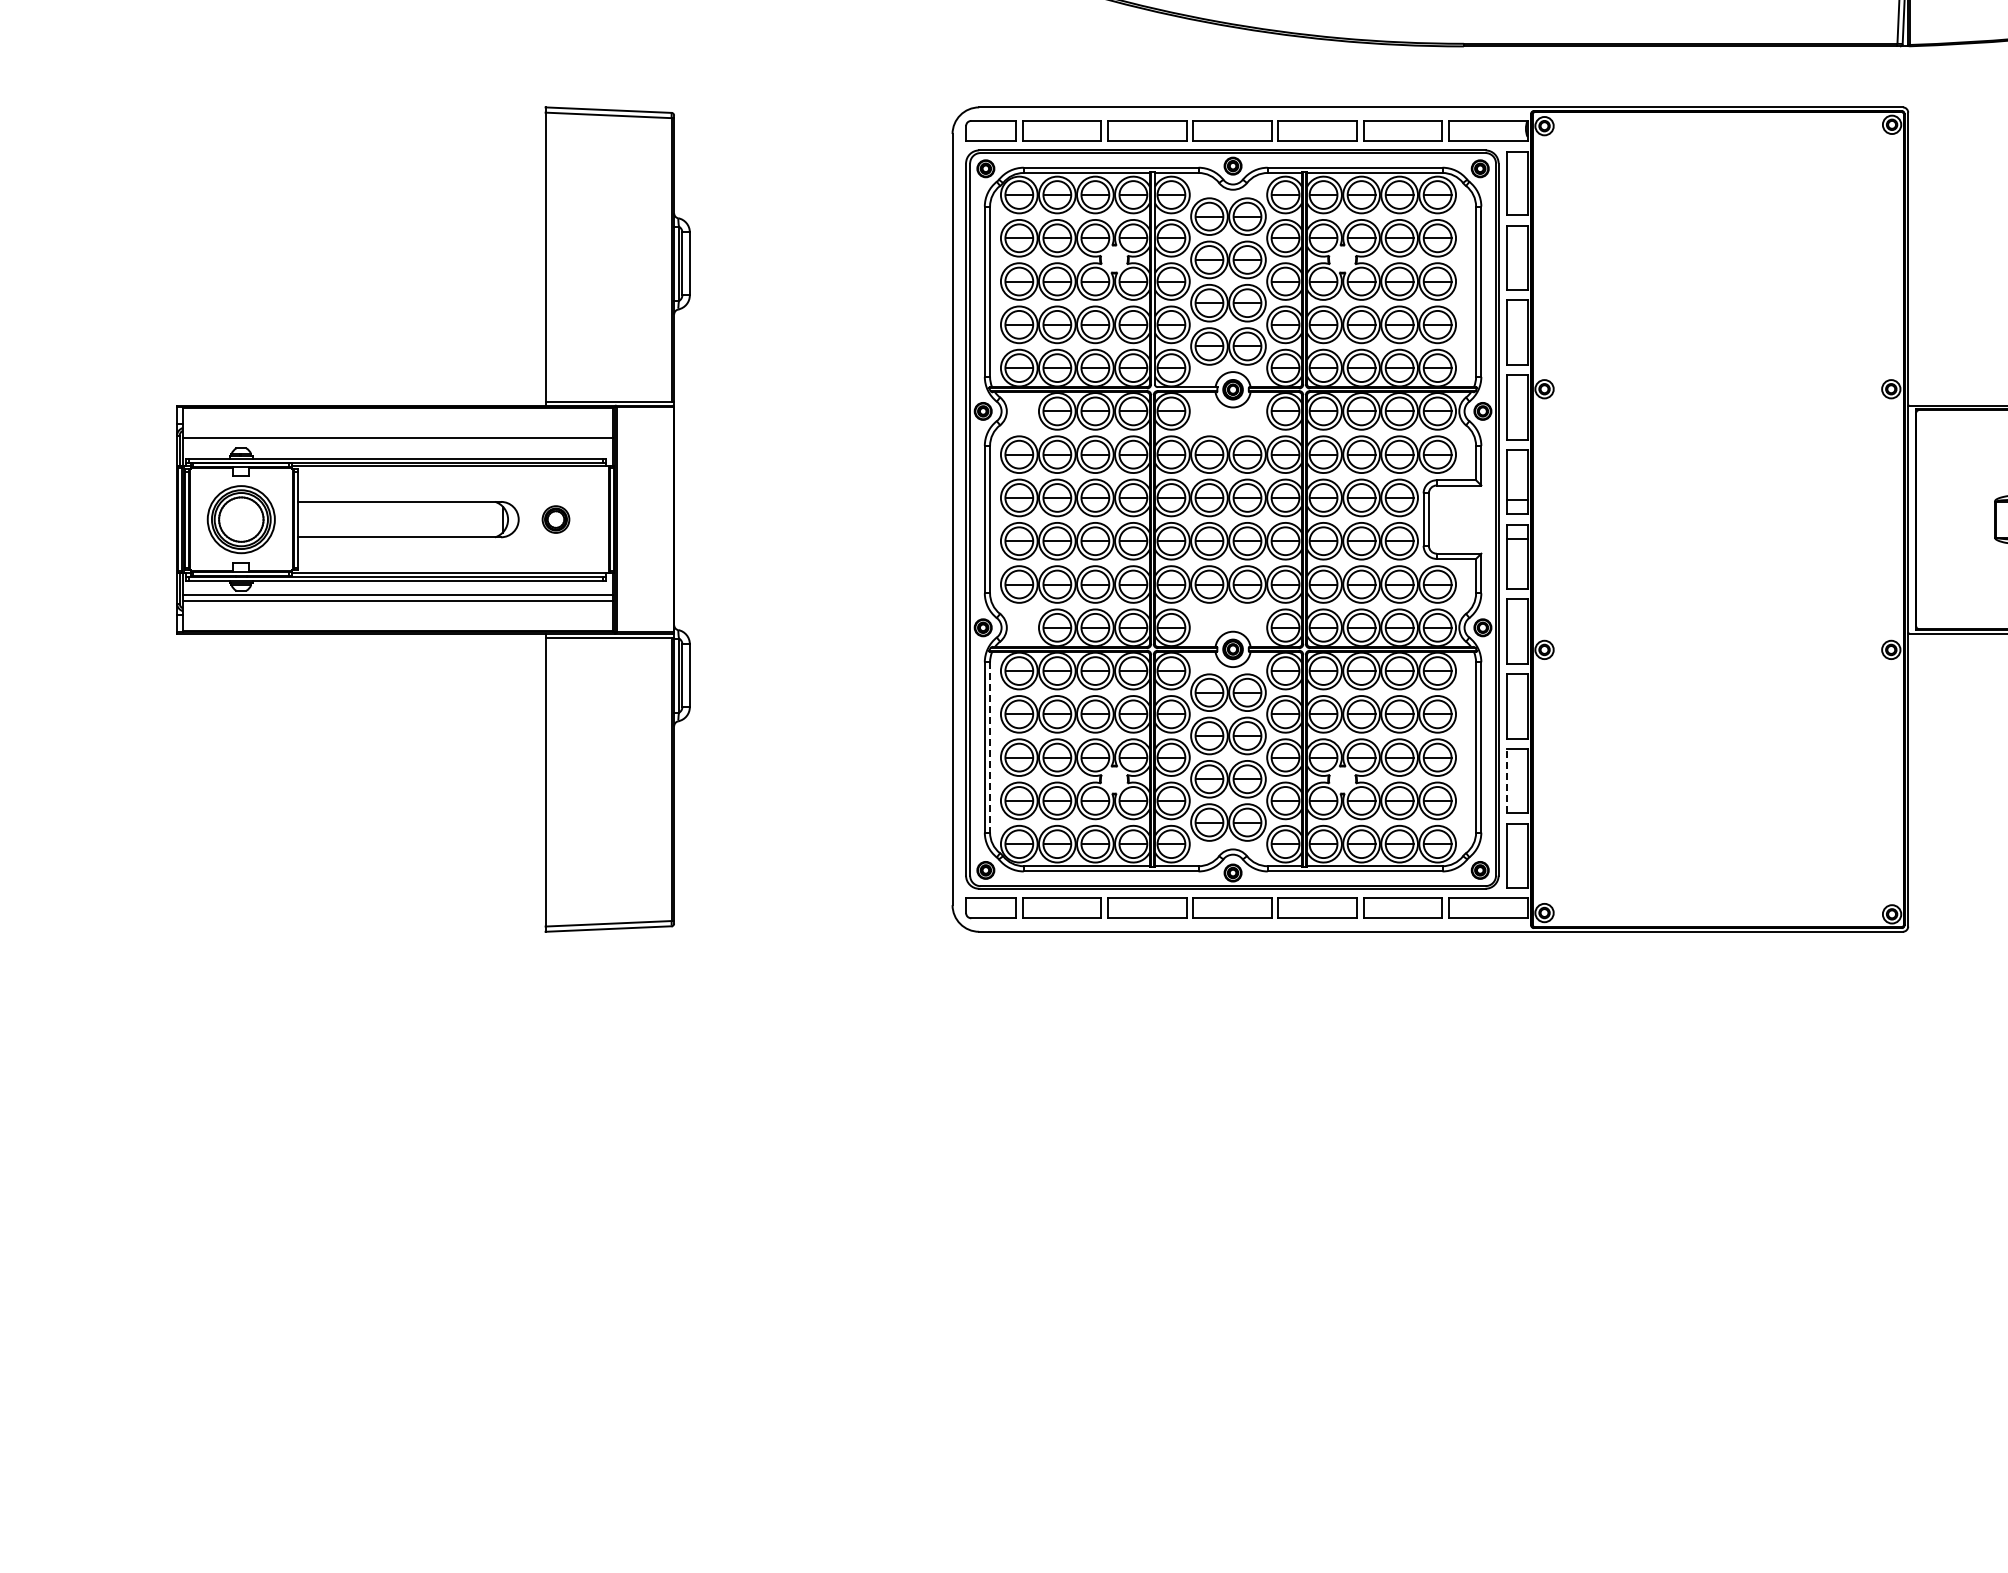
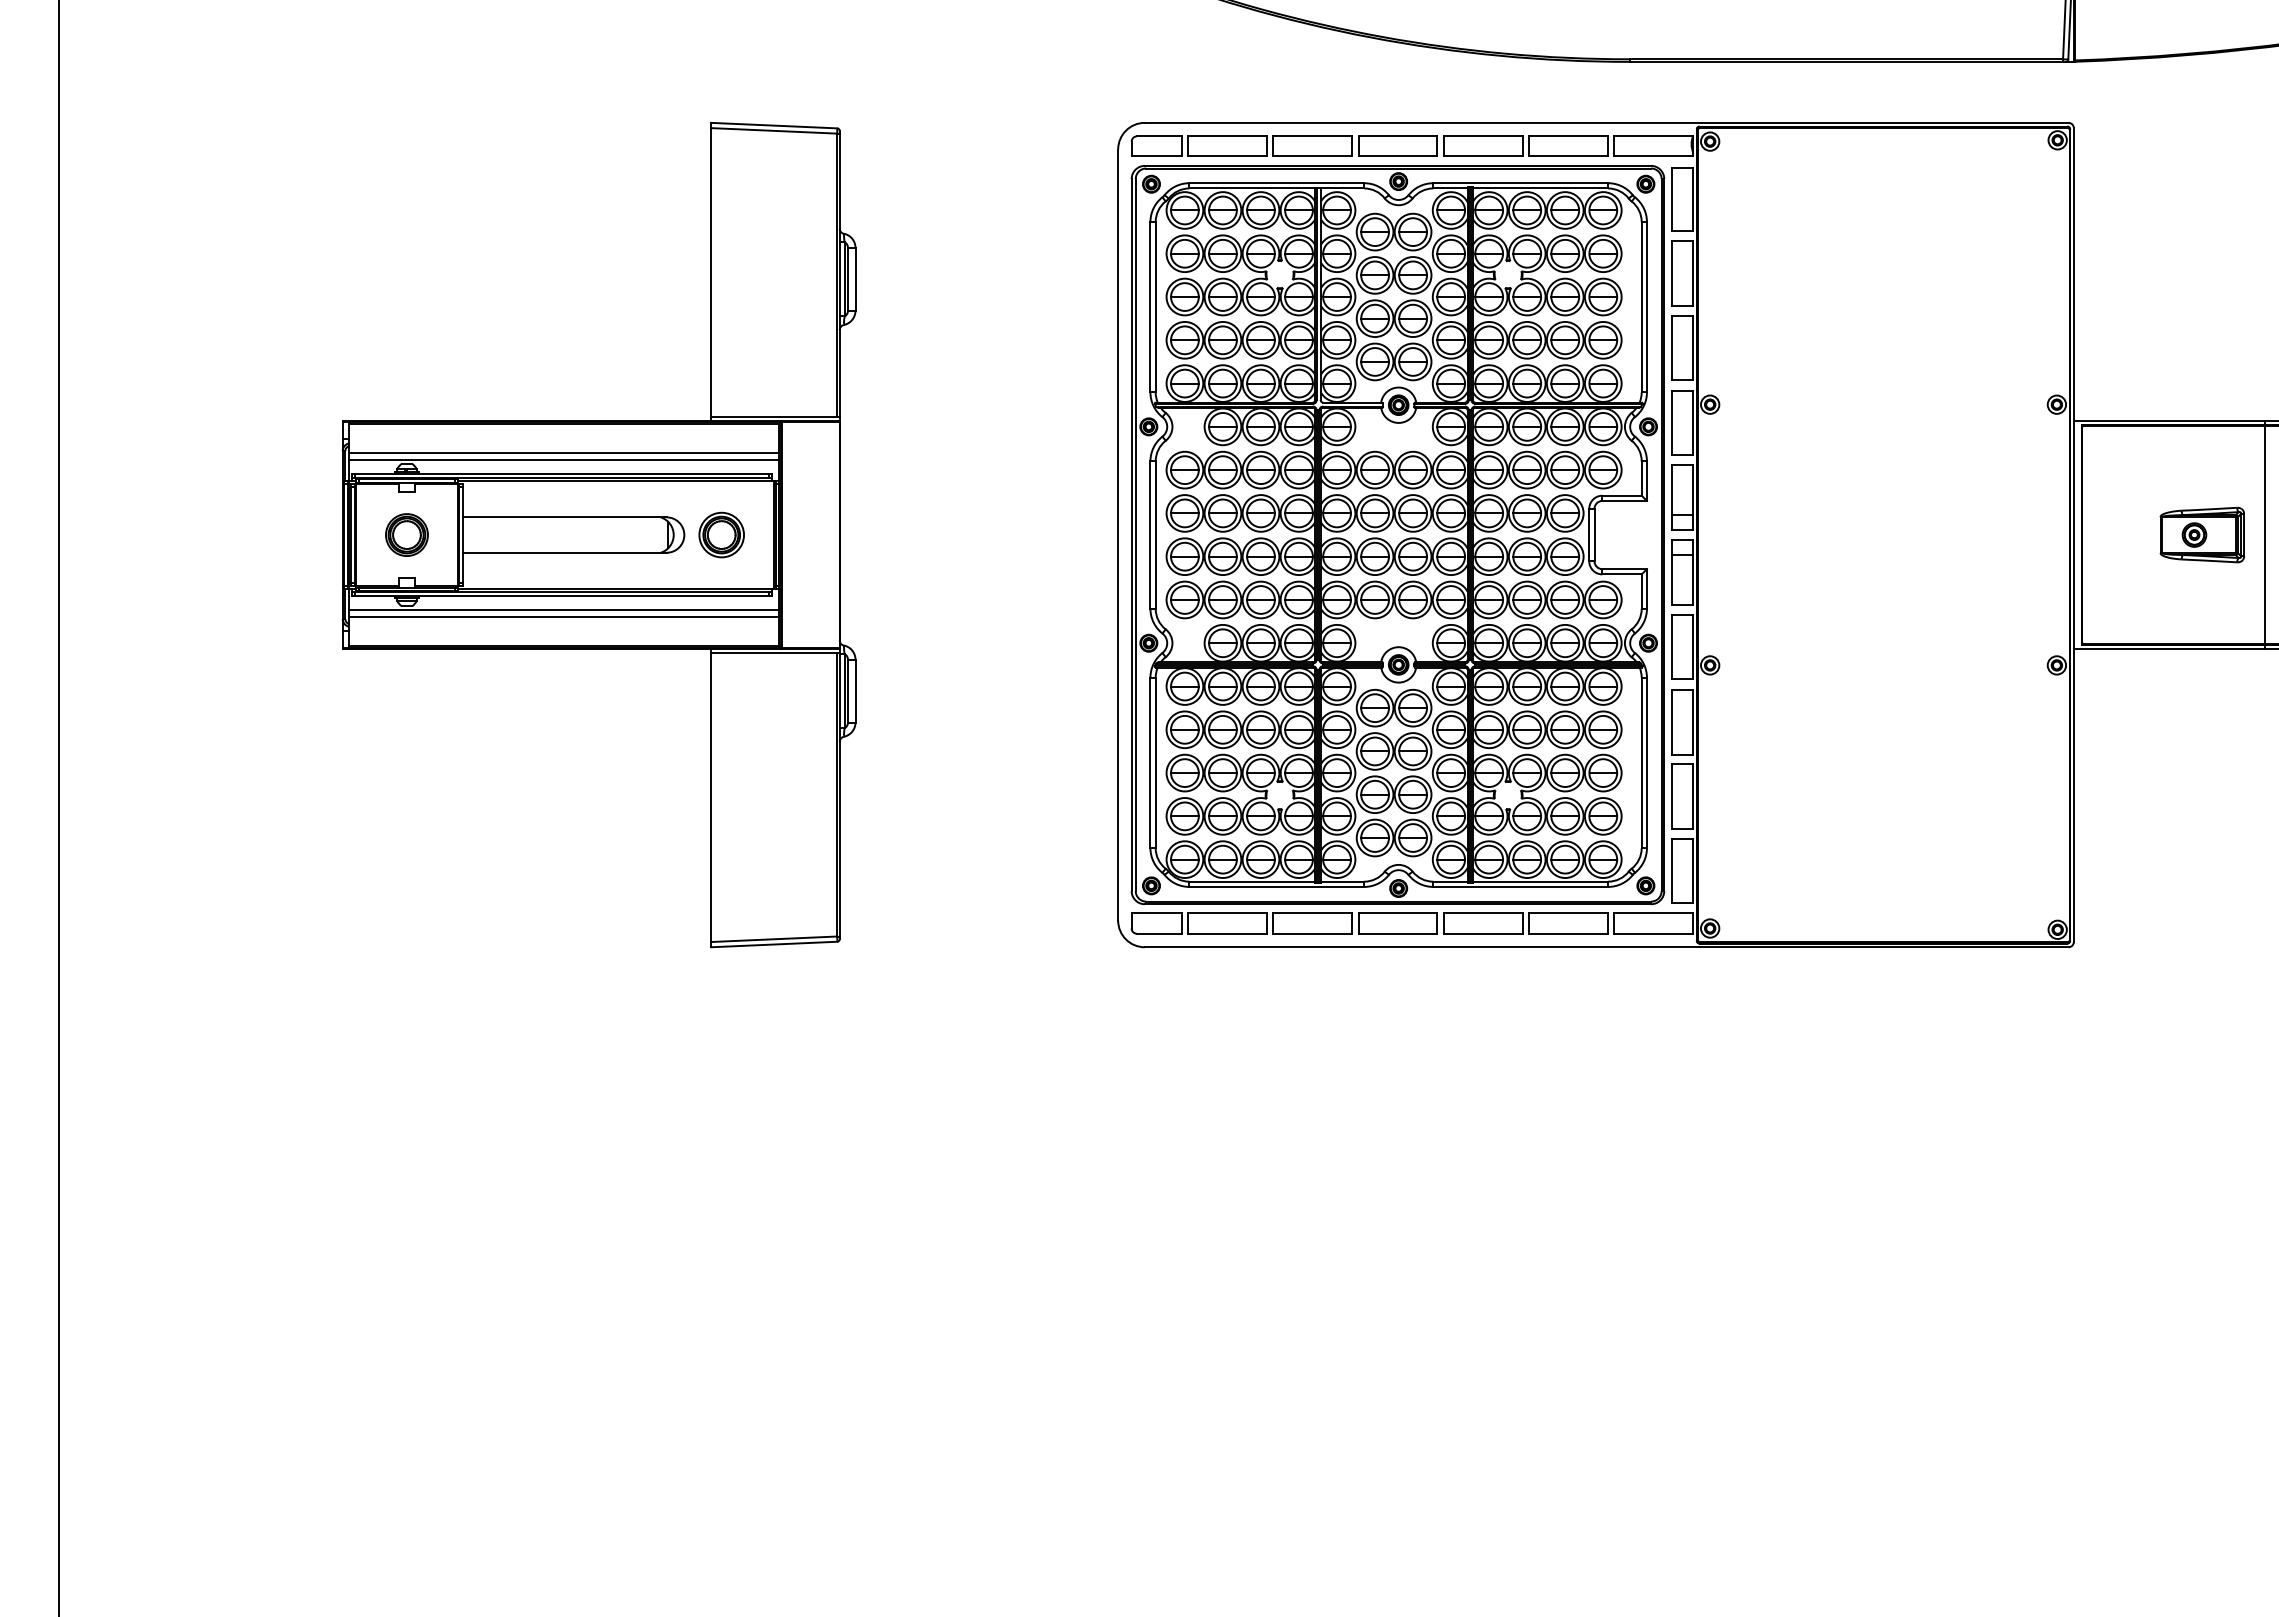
line: (397, 444) -> (563, 459), added
part: (240, 519) -> (406, 534), size x0.62
part: (555, 519) -> (721, 534), size x1.67
line: (989, 748) -> (1155, 763), dashed -> solid
line: (1506, 781) -> (1672, 796), dashed -> solid

